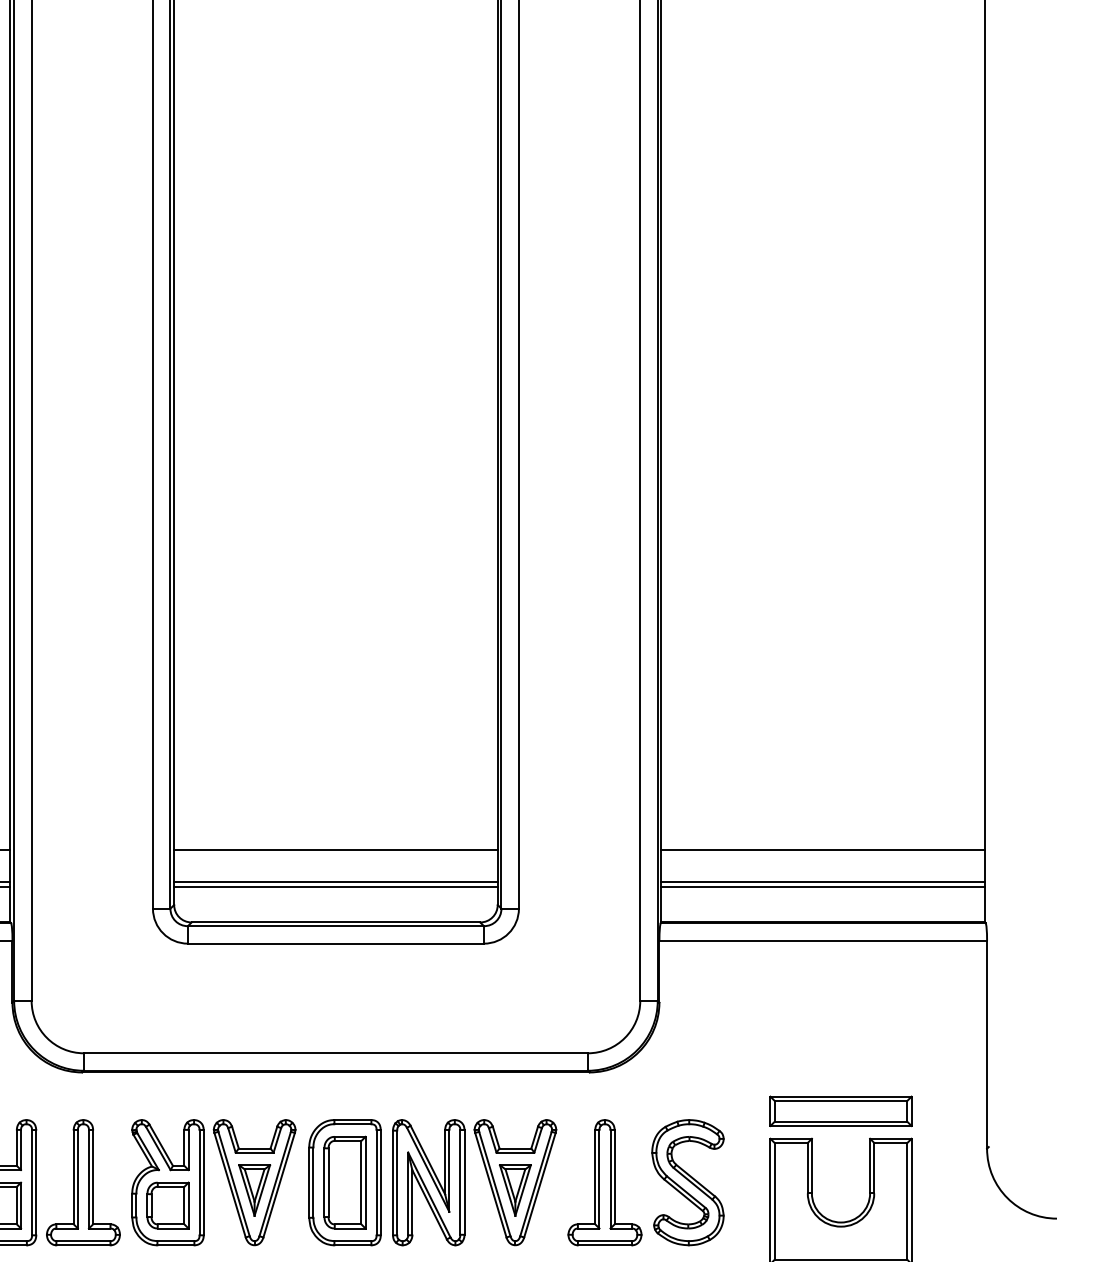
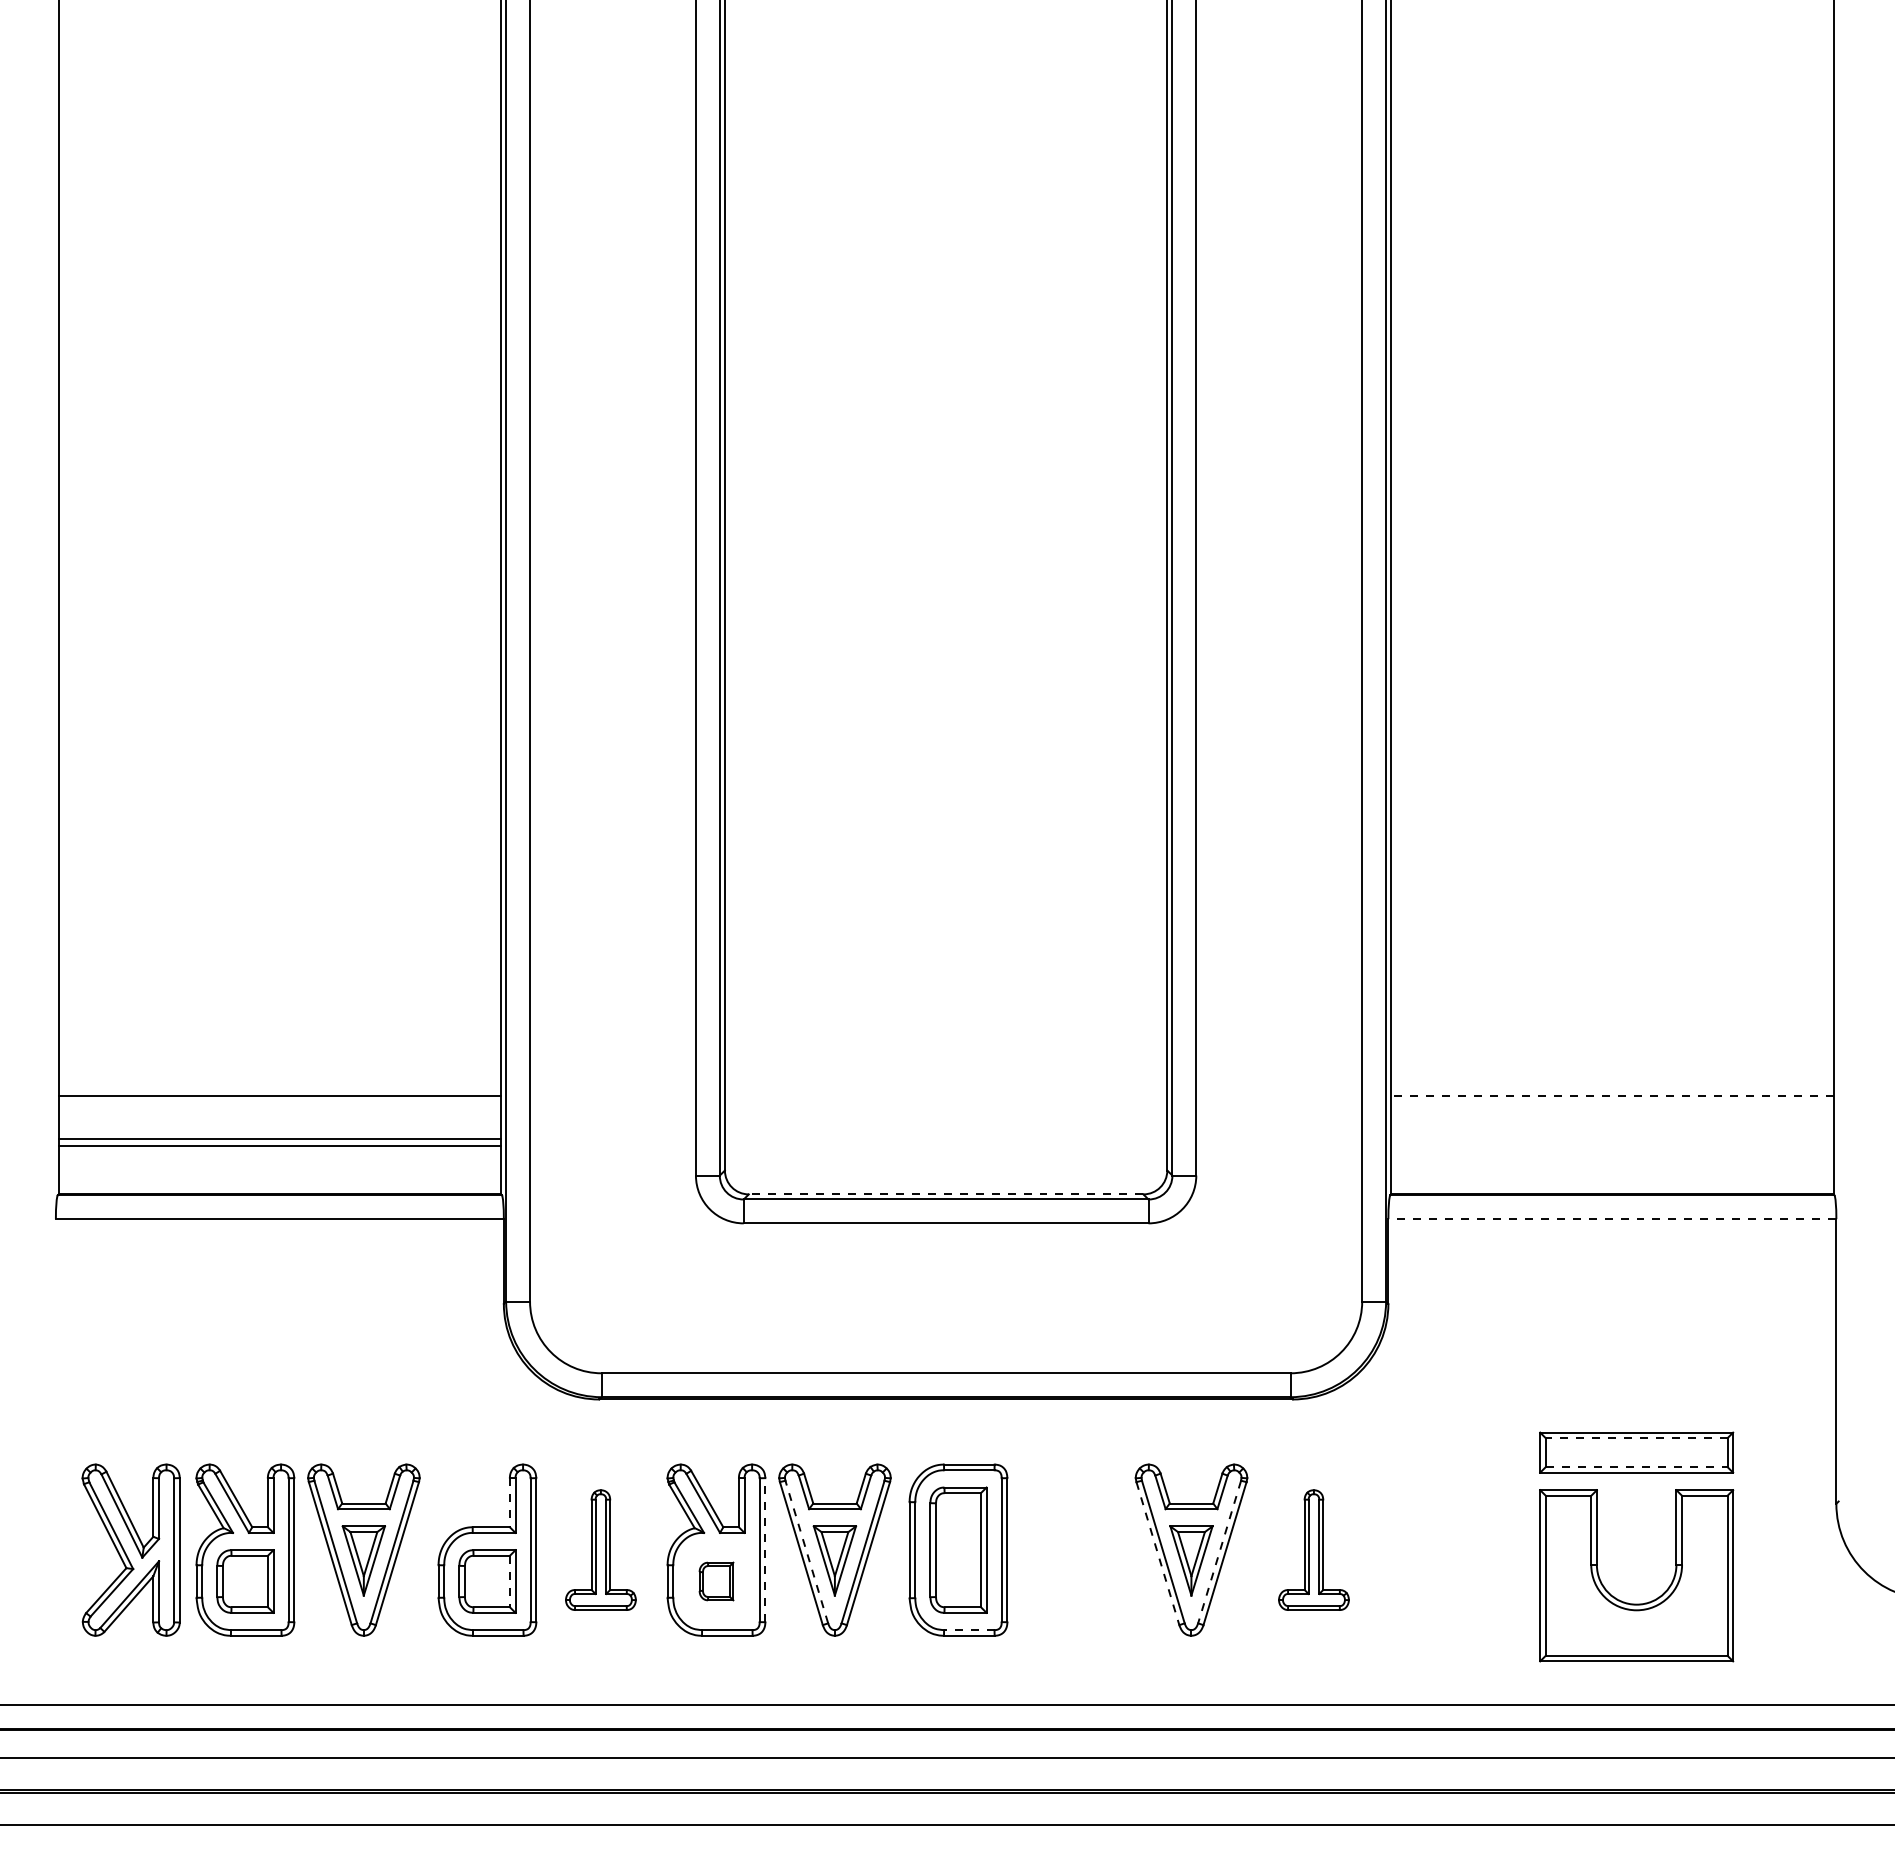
line: (335, 850) -> (945, 1095), removed
line: (822, 850) -> (1611, 1095), solid -> dashed
line: (335, 882) -> (945, 1139), removed
line: (823, 882) -> (1612, 1139), removed
line: (335, 886) -> (945, 1145), removed
line: (823, 886) -> (1612, 1145), removed
line: (335, 922) -> (945, 1194), solid -> dashed
line: (823, 940) -> (1612, 1219), solid -> dashed
line: (840, 1100) -> (1636, 1438), solid -> dashed
line: (840, 1122) -> (1636, 1467), solid -> dashed
line: (16, 1147) -> (509, 1502), solid -> dashed
part: (83, 1182) -> (600, 1549), size x0.7
line: (203, 1182) -> (765, 1549), solid -> dashed
part: (428, 1182) -> (1072, 1549), removed
part: (604, 1182) -> (1313, 1549), size x0.7
part: (688, 1182) -> (1427, 1549), removed
line: (233, 1183) -> (806, 1551), solid -> dashed
line: (535, 1184) -> (1219, 1552), solid -> dashed
line: (490, 1185) -> (1157, 1553), solid -> dashed
line: (16, 1205) -> (509, 1581), solid -> dashed
part: (168, 1205) -> (716, 1581), size x0.6
line: (352, 1241) -> (968, 1630), solid -> dashed

